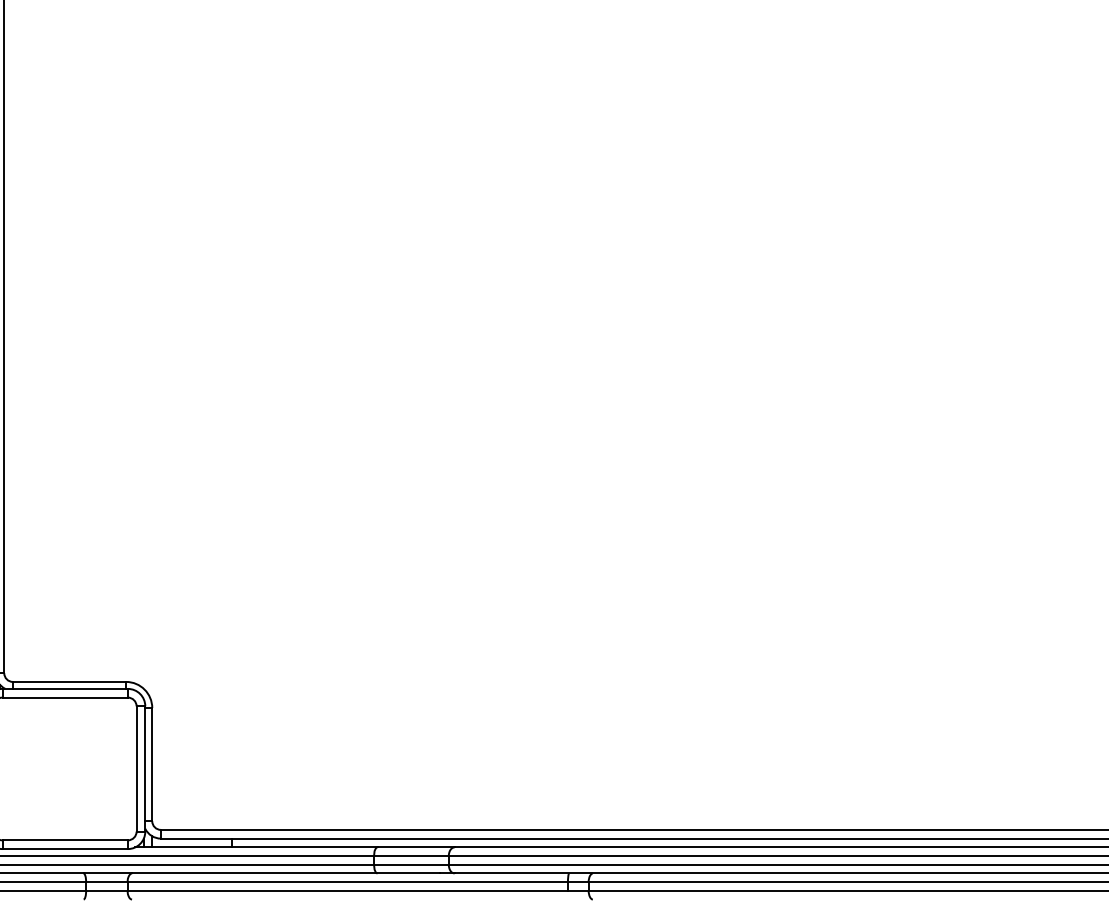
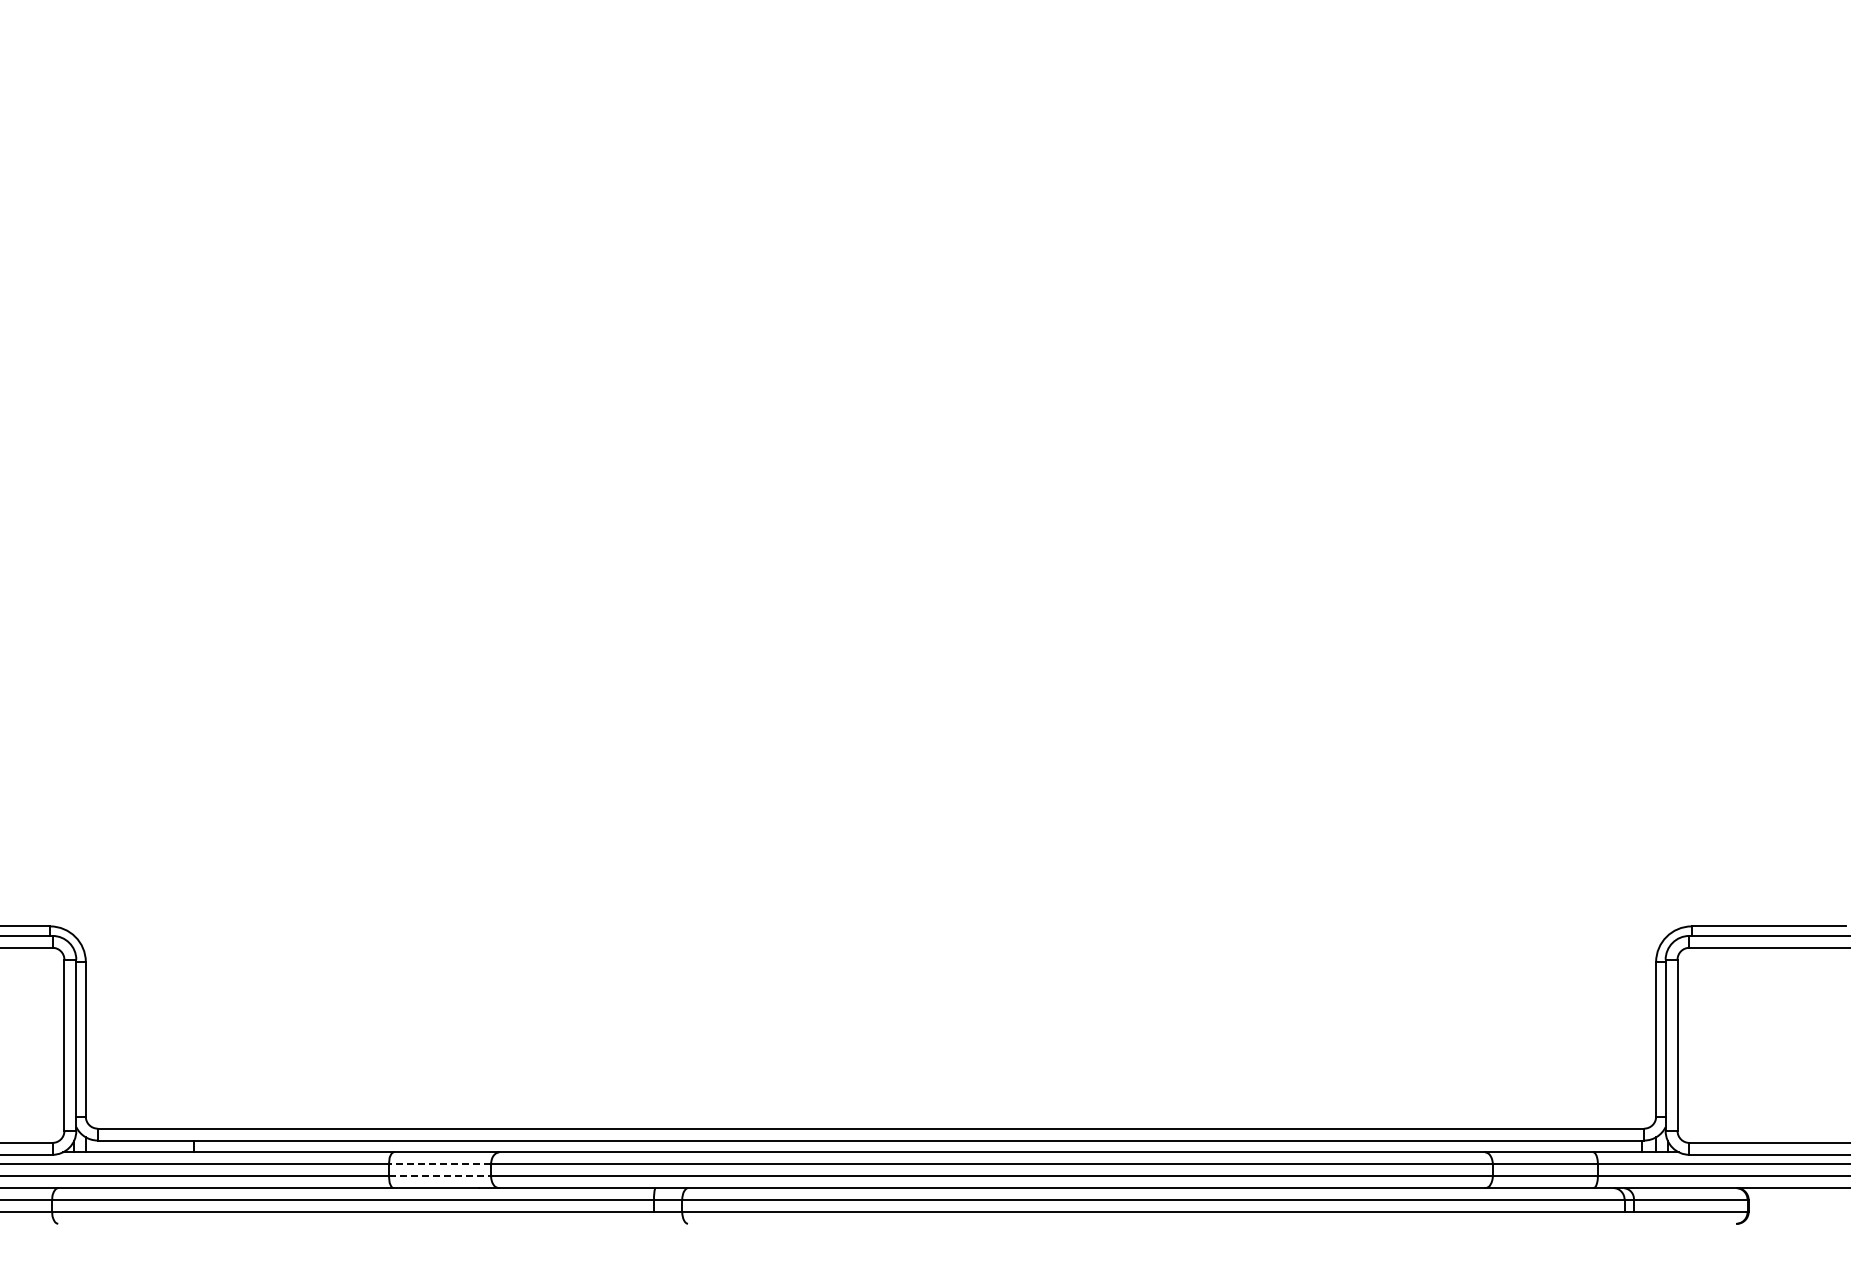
line: (411, 856) -> (439, 1164), solid -> dashed
line: (411, 864) -> (440, 1176), solid -> dashed

